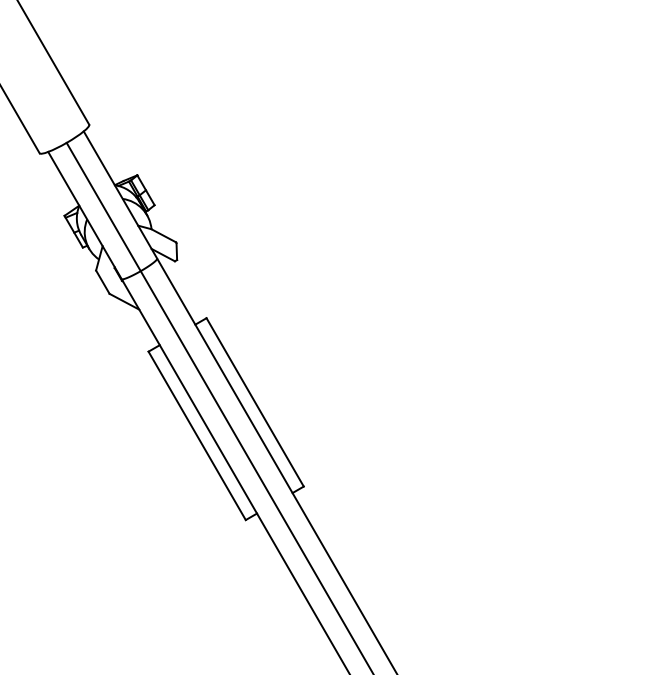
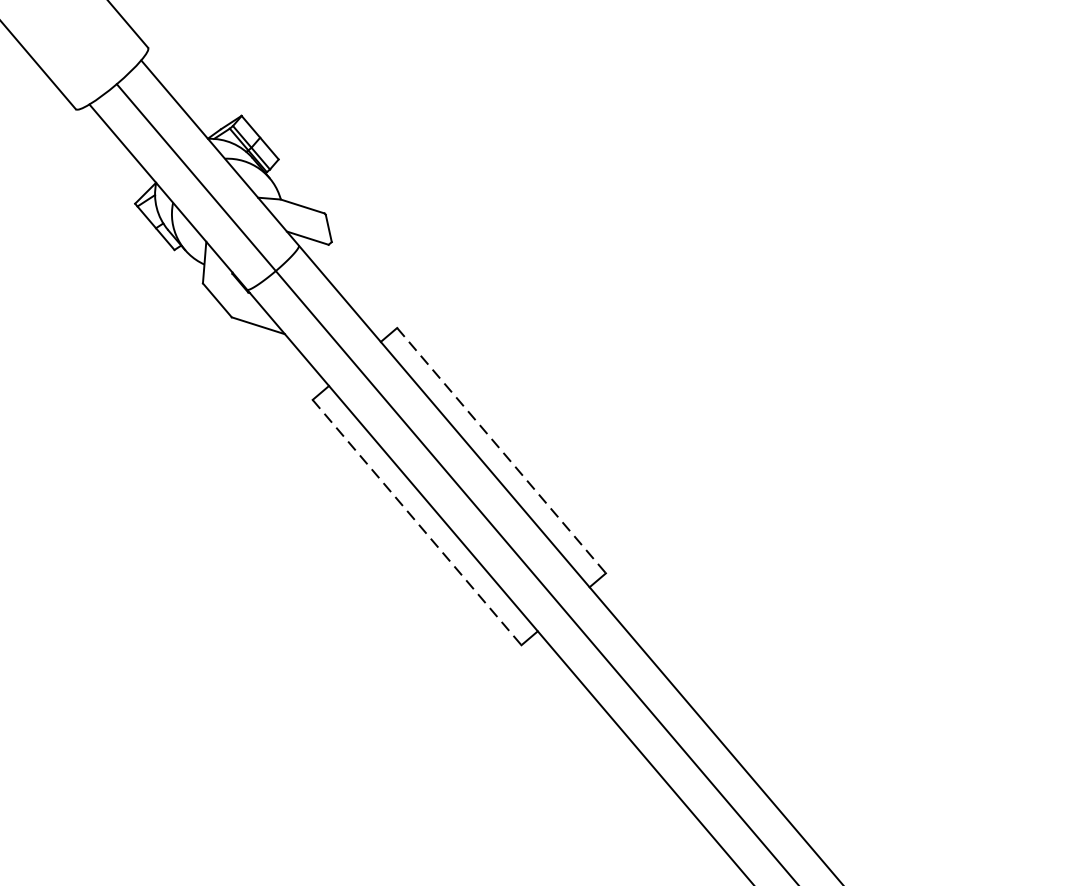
line: (255, 402) -> (502, 450), solid -> dashed
line: (197, 436) -> (417, 523), solid -> dashed

